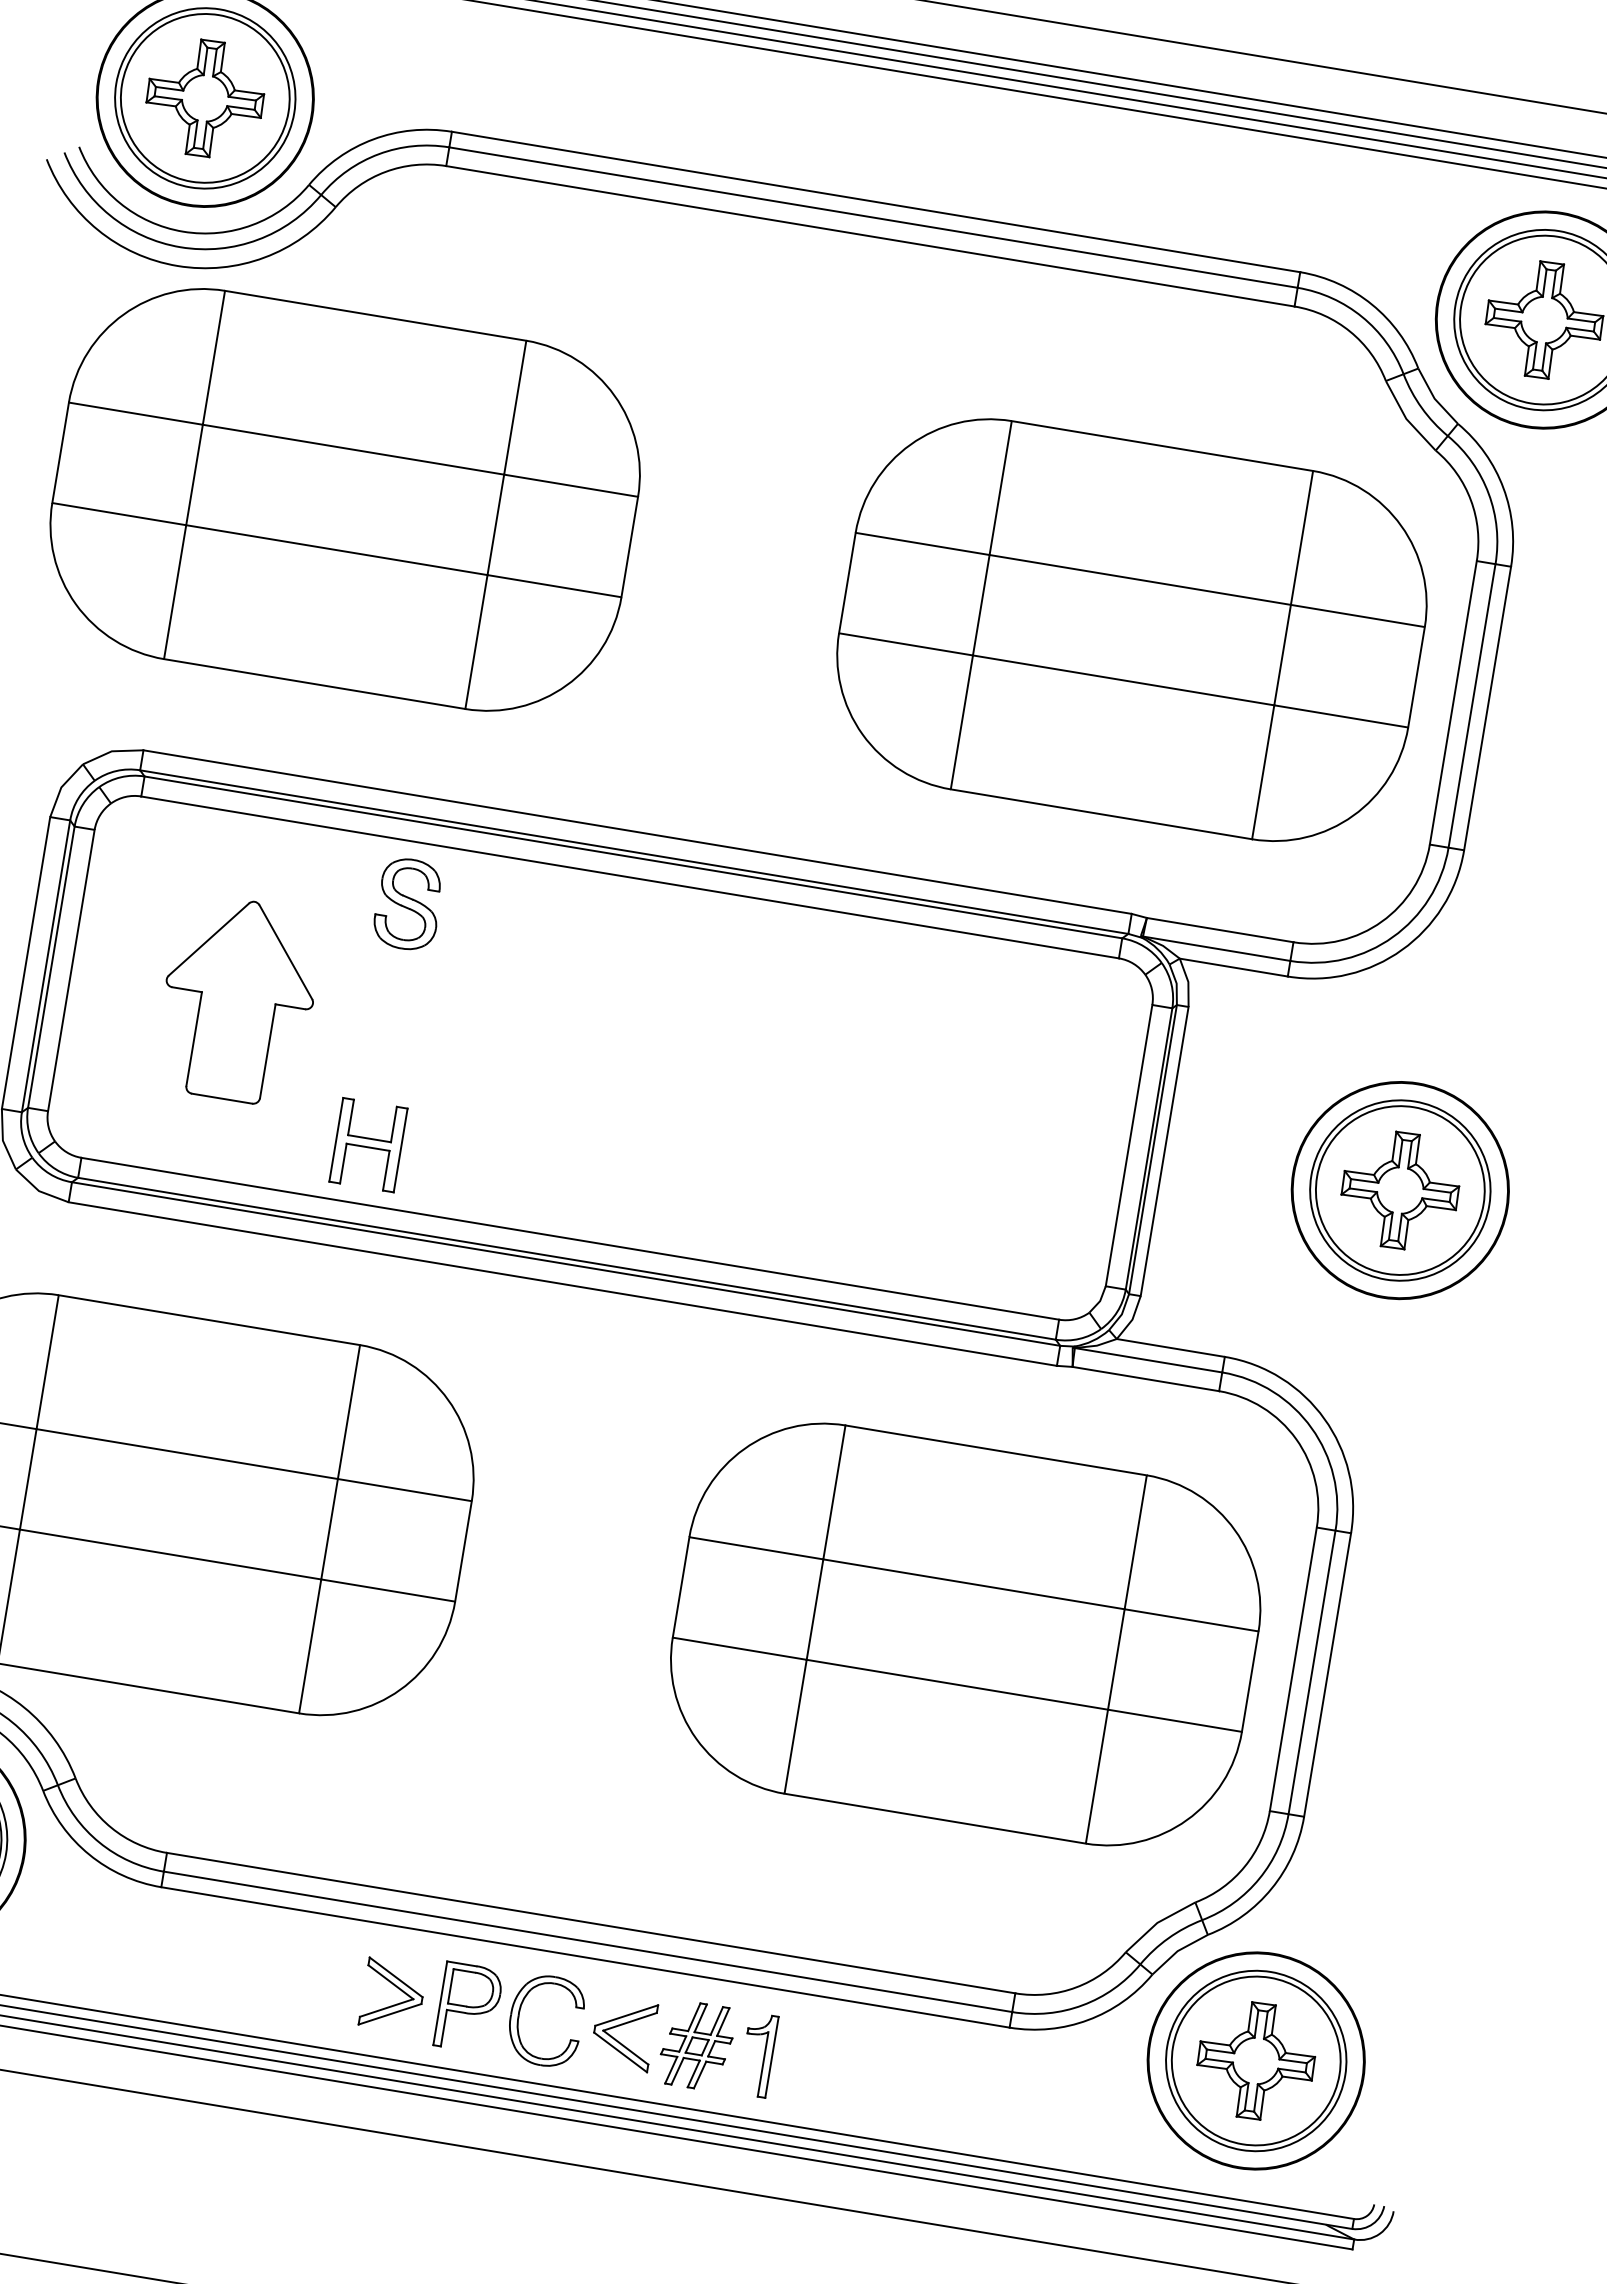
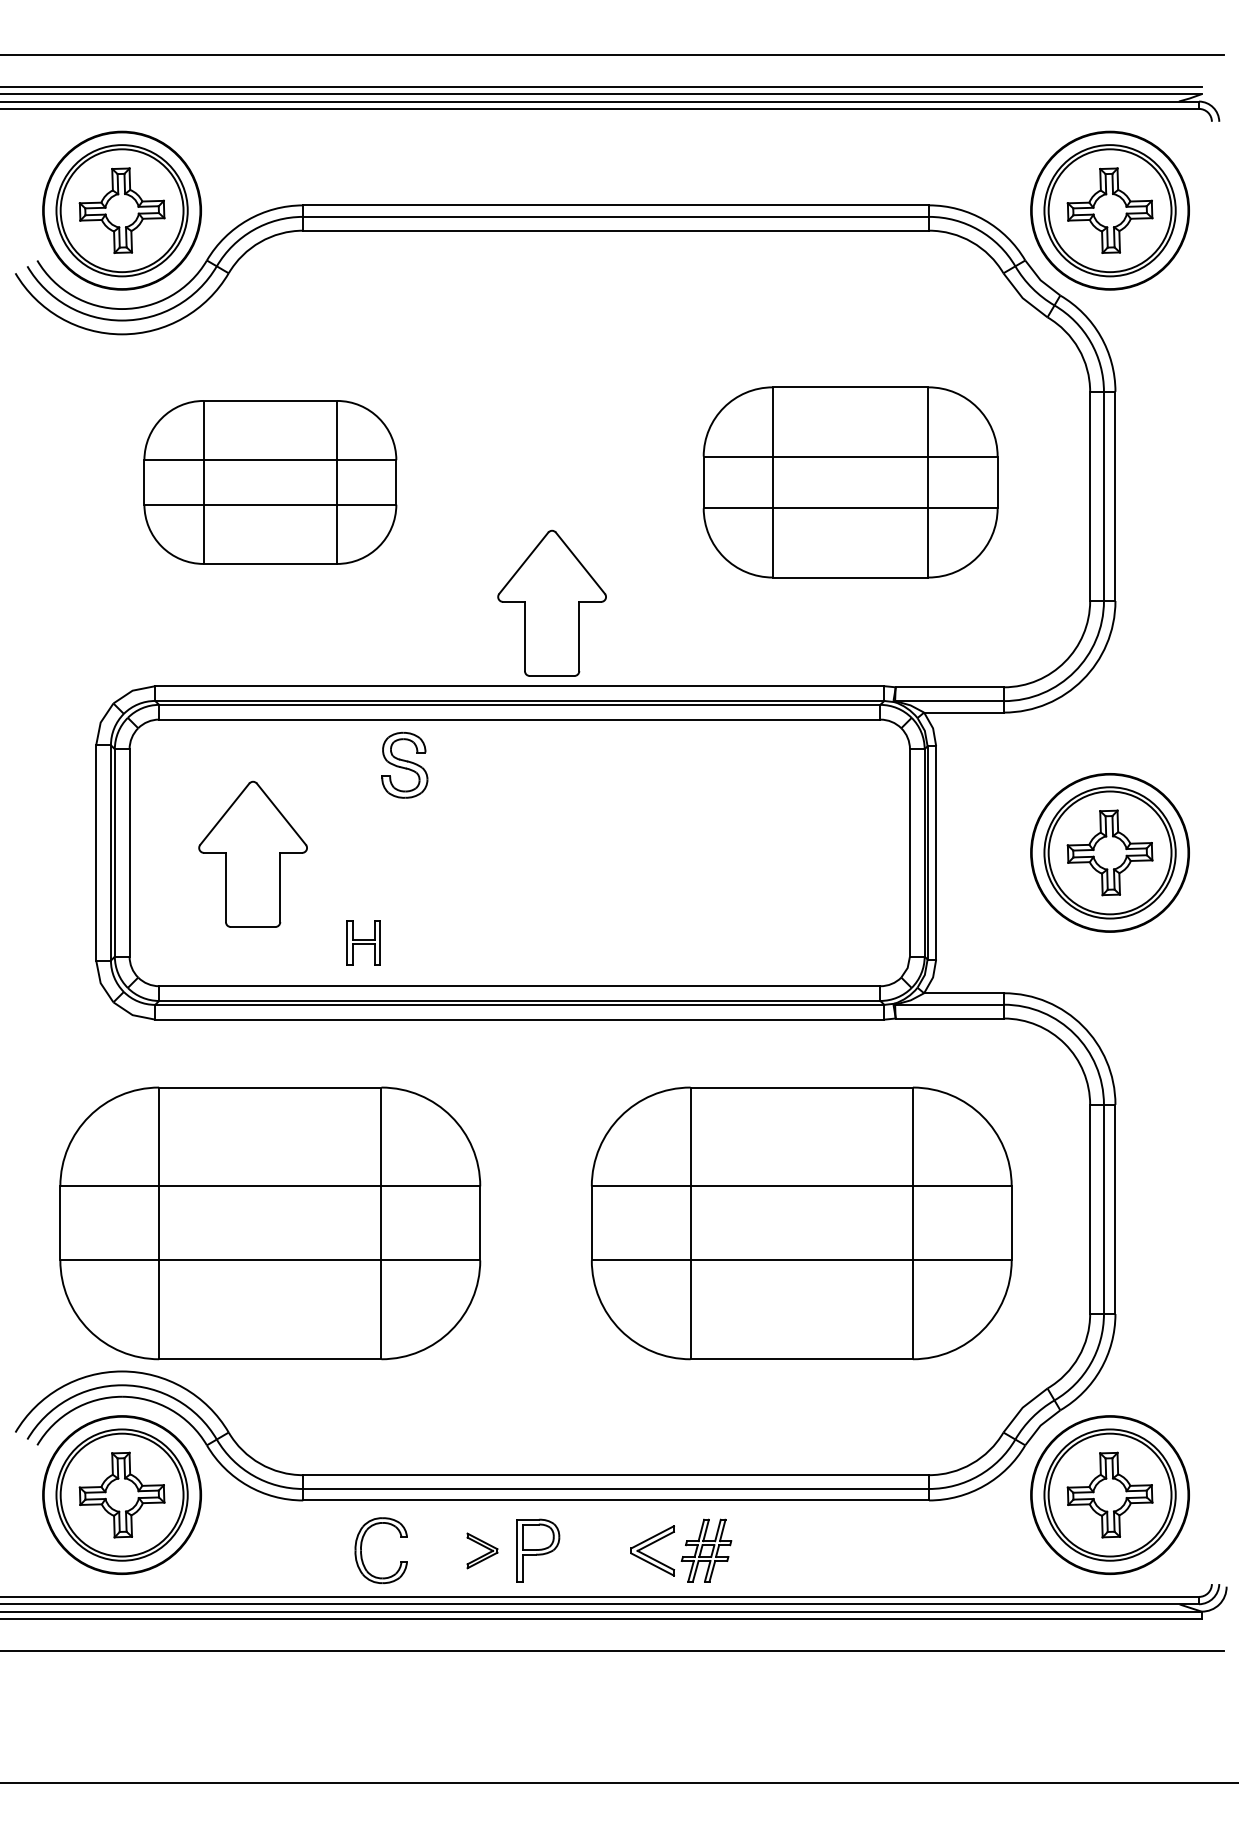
part: (345, 500) -> (270, 482), size x0.6
part: (1131, 630) -> (850, 482), size x0.7
part: (699, 725) -> (551, 602), added
part: (408, 903) -> (404, 764), moved
part: (368, 1144) -> (363, 942), size x0.7
part: (965, 1634) -> (801, 1223), moved
part: (393, 1995) -> (482, 1550), size x0.7
part: (519, 2021) -> (362, 1554), moved
part: (757, 2054) -> (751, 1549), removed

